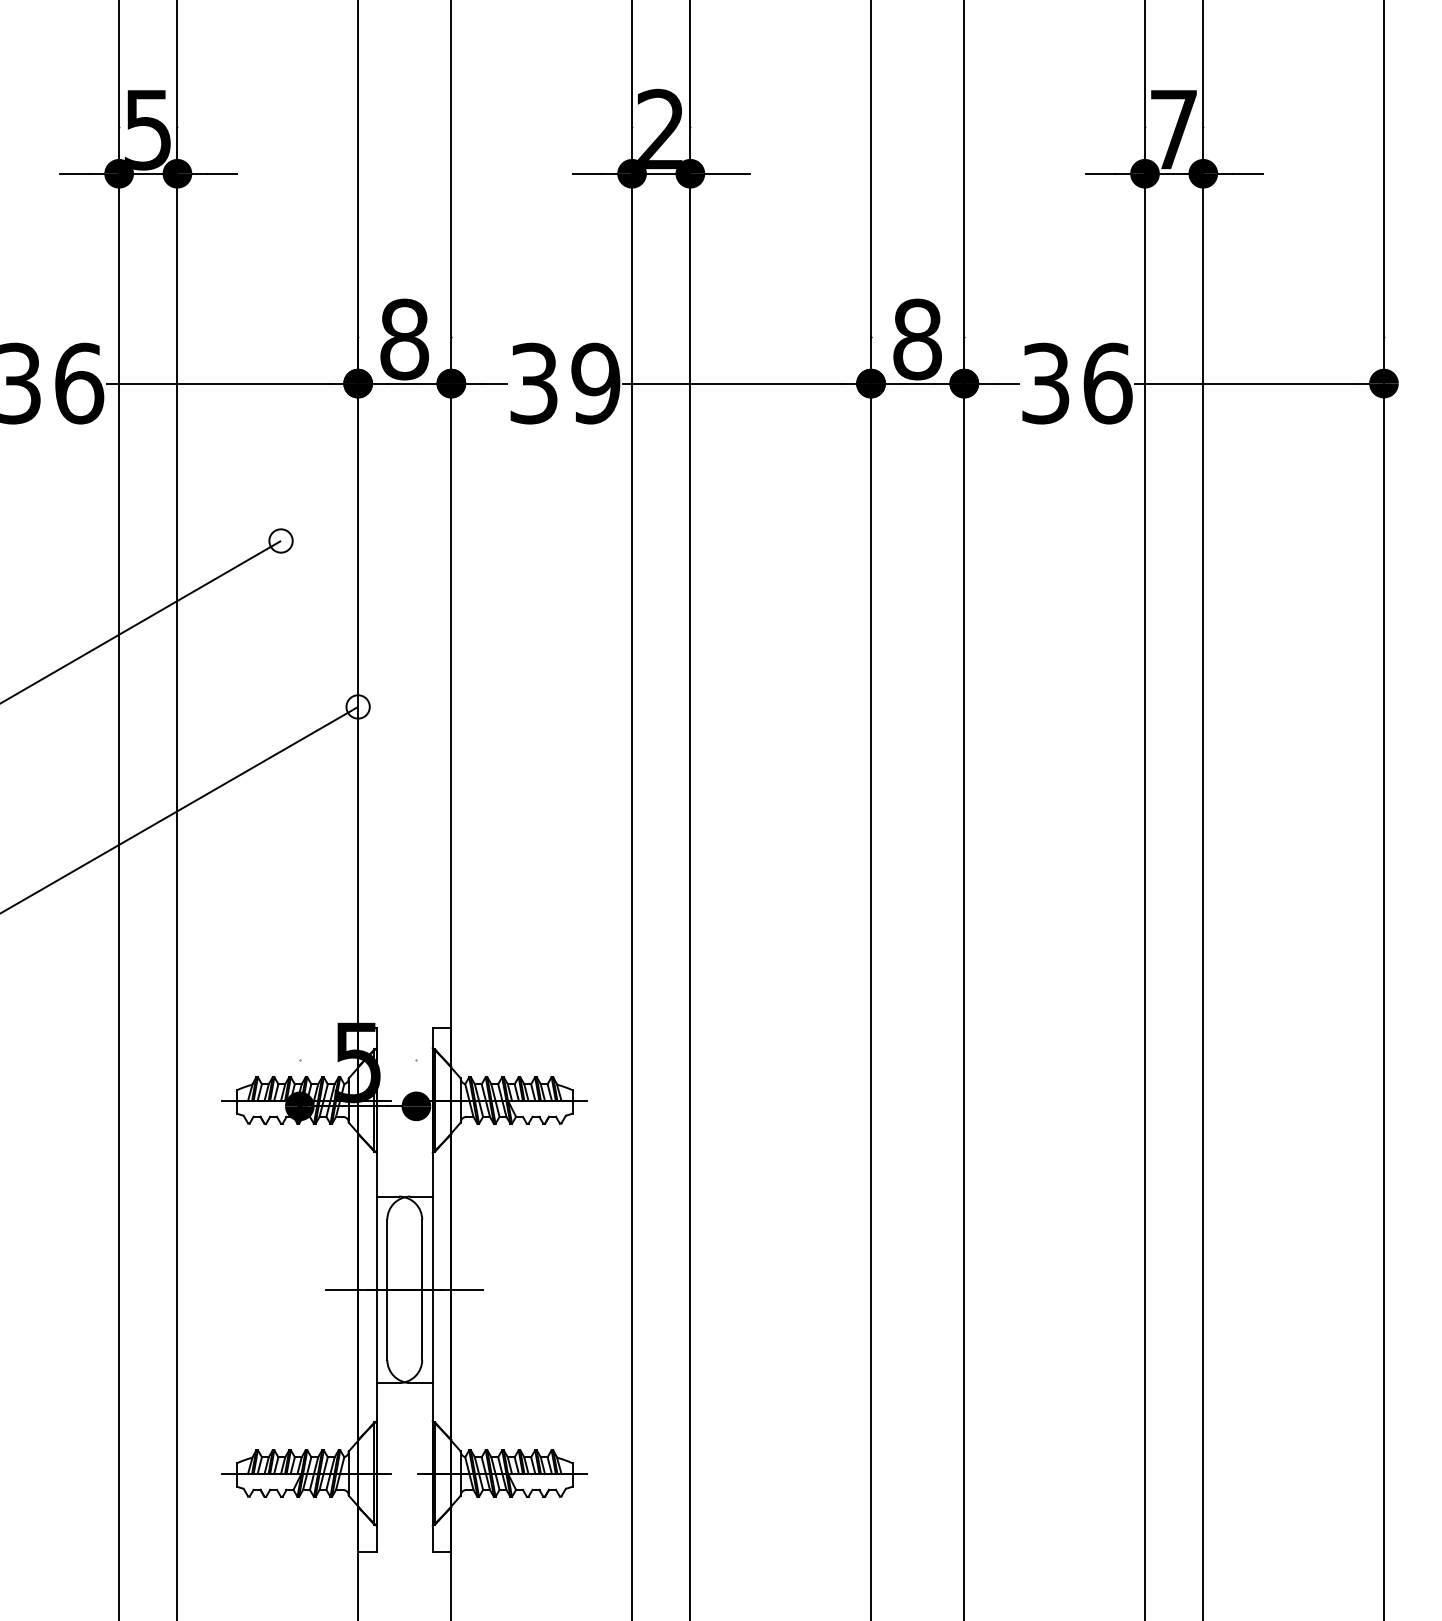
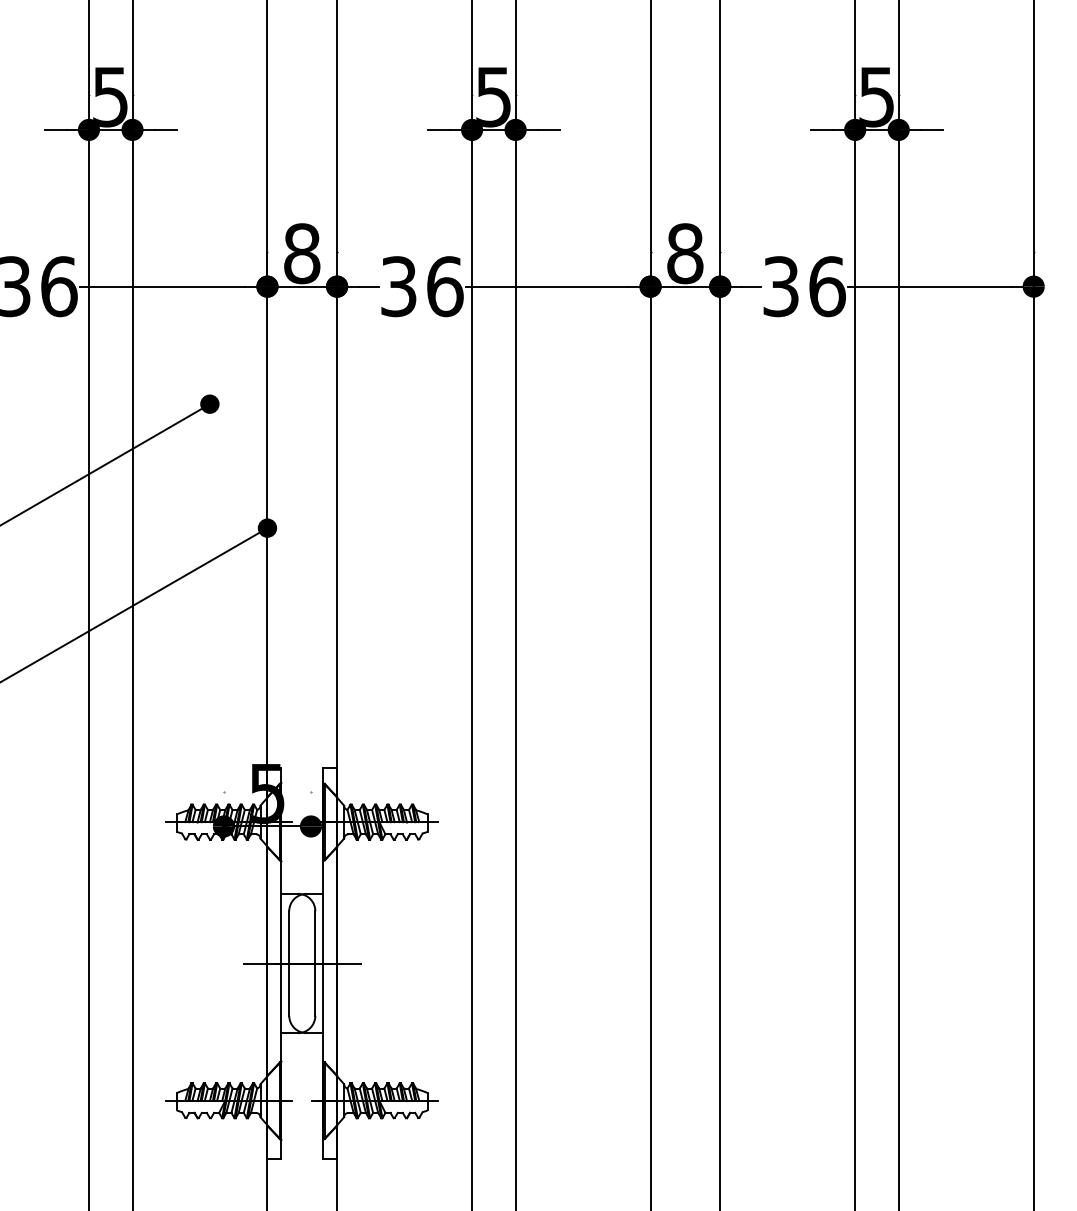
text: (660, 129) -> (493, 96), 2 -> 5
text: (1173, 130) -> (876, 97), 7 -> 5
text: (595, 383) -> (444, 286), 39 -> 36
fill: (280, 540) -> (209, 403), added
fill: (357, 706) -> (267, 527), added

